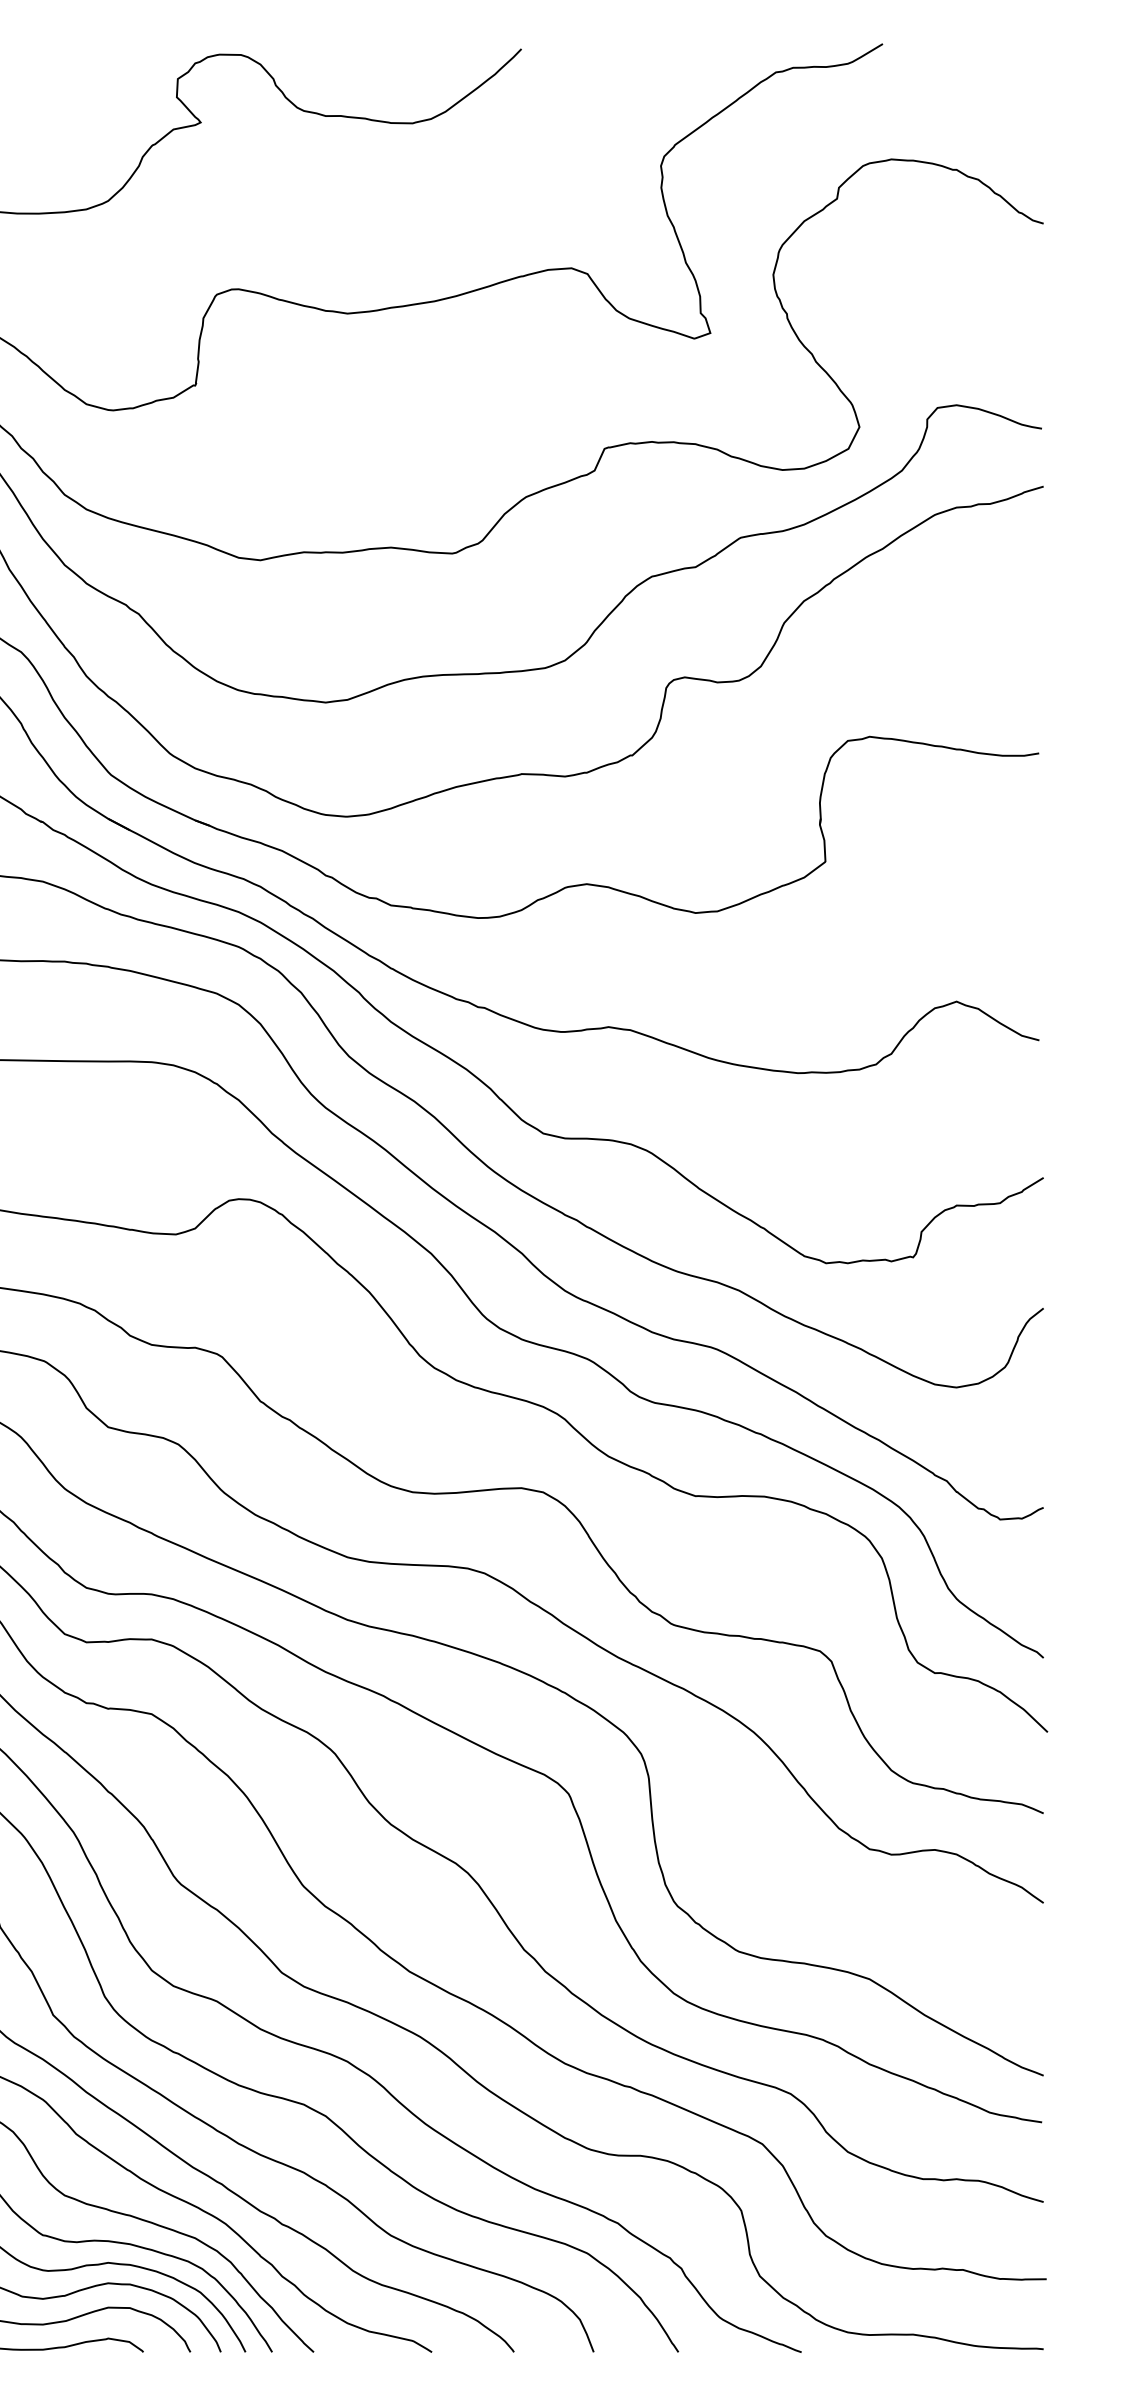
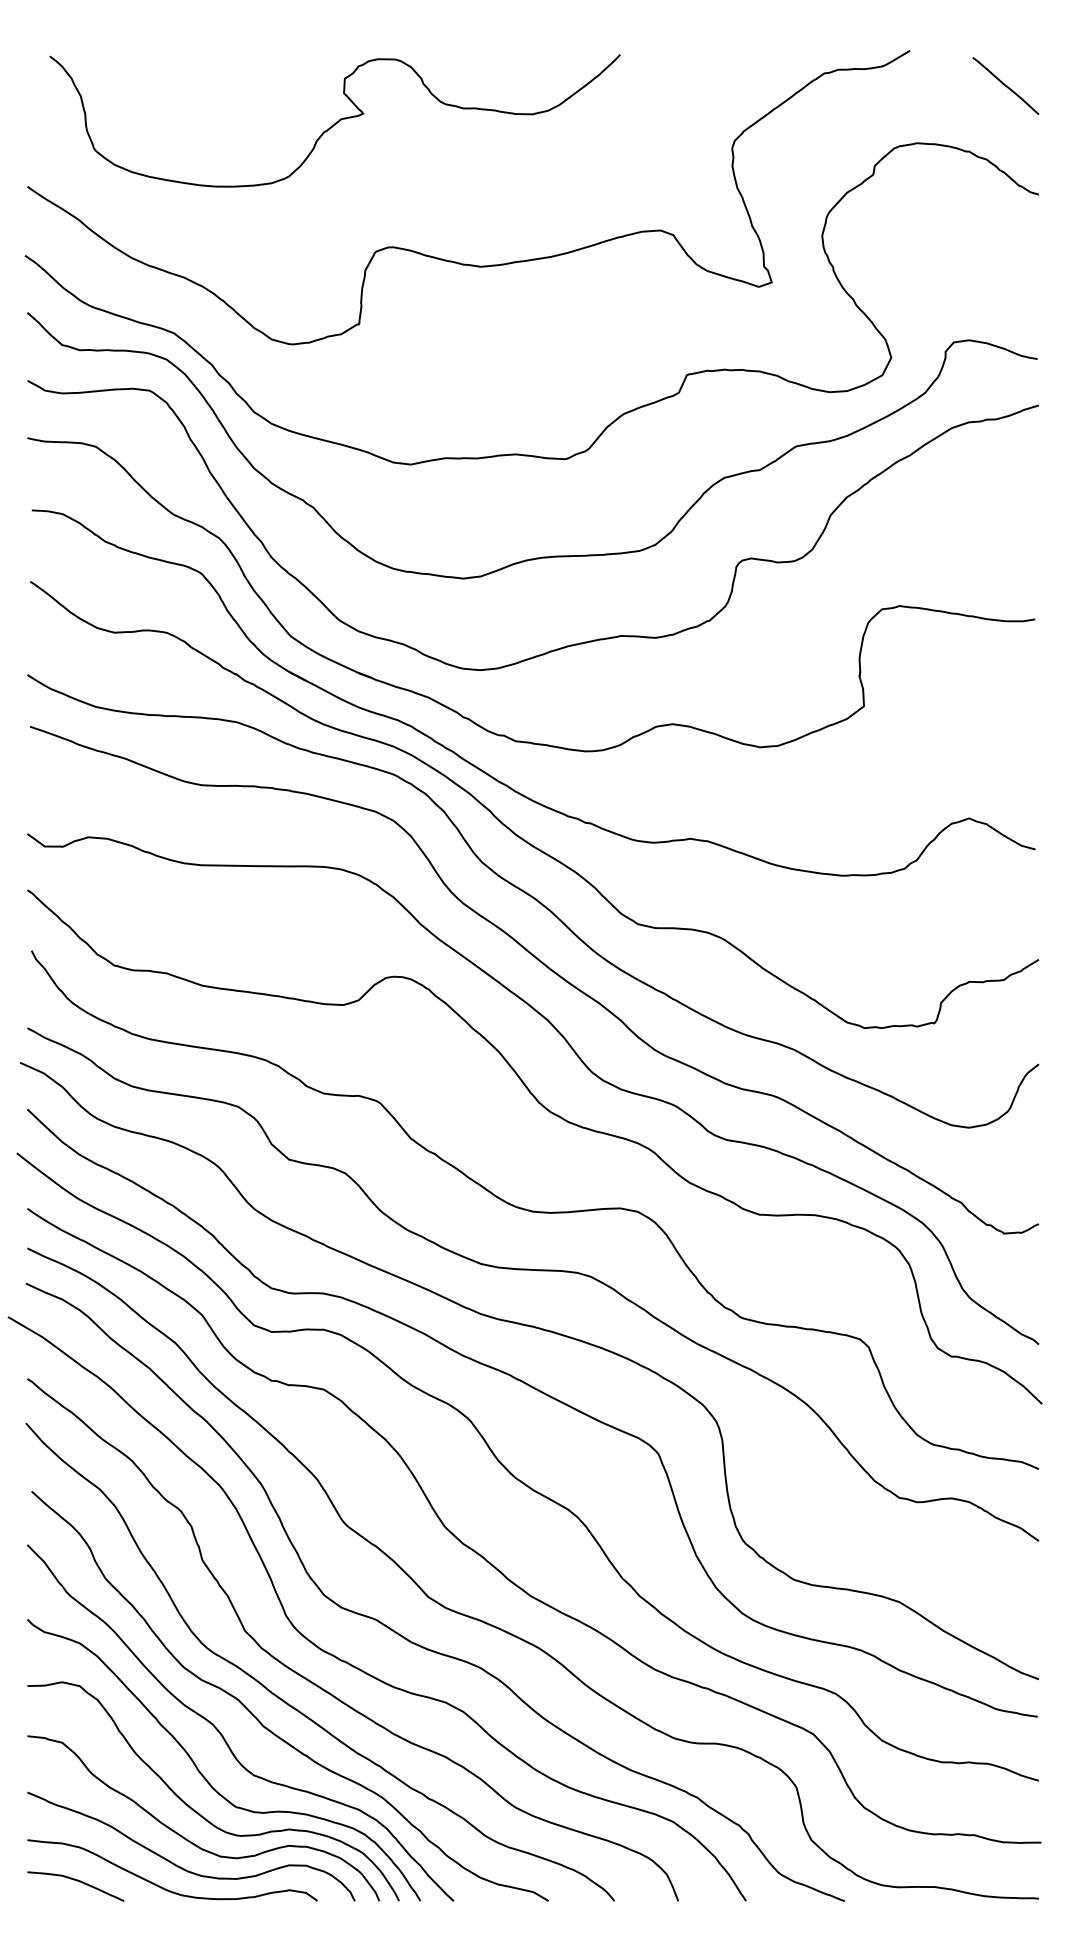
line: (1001, 87) -> (1005, 85), added

